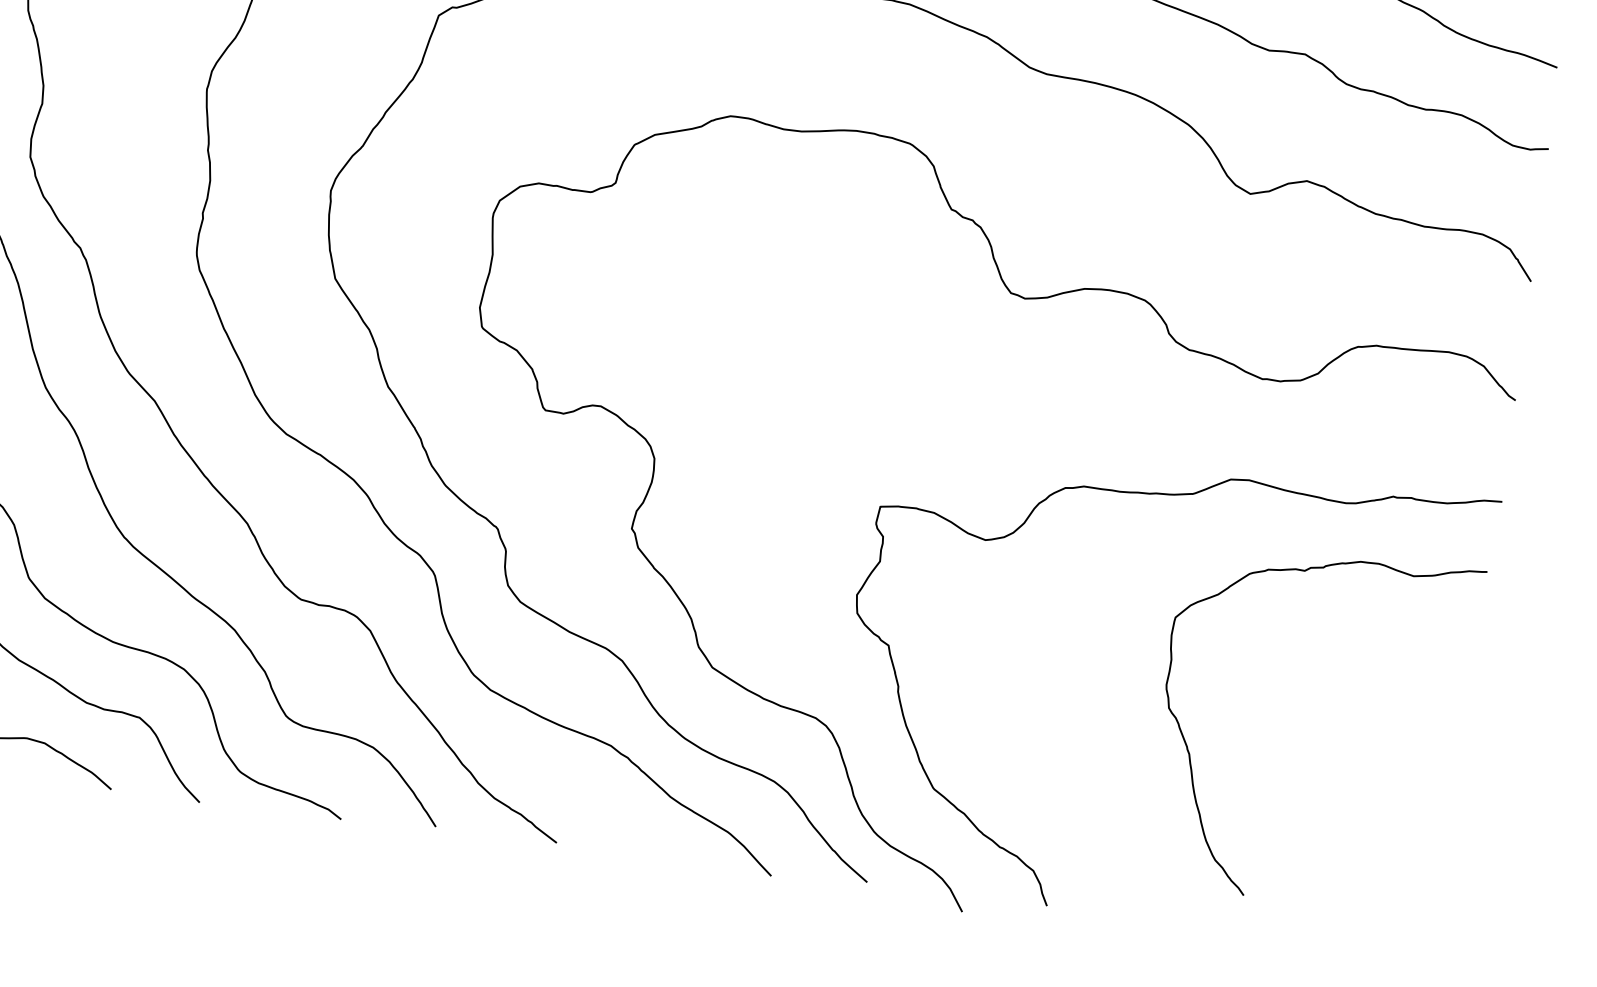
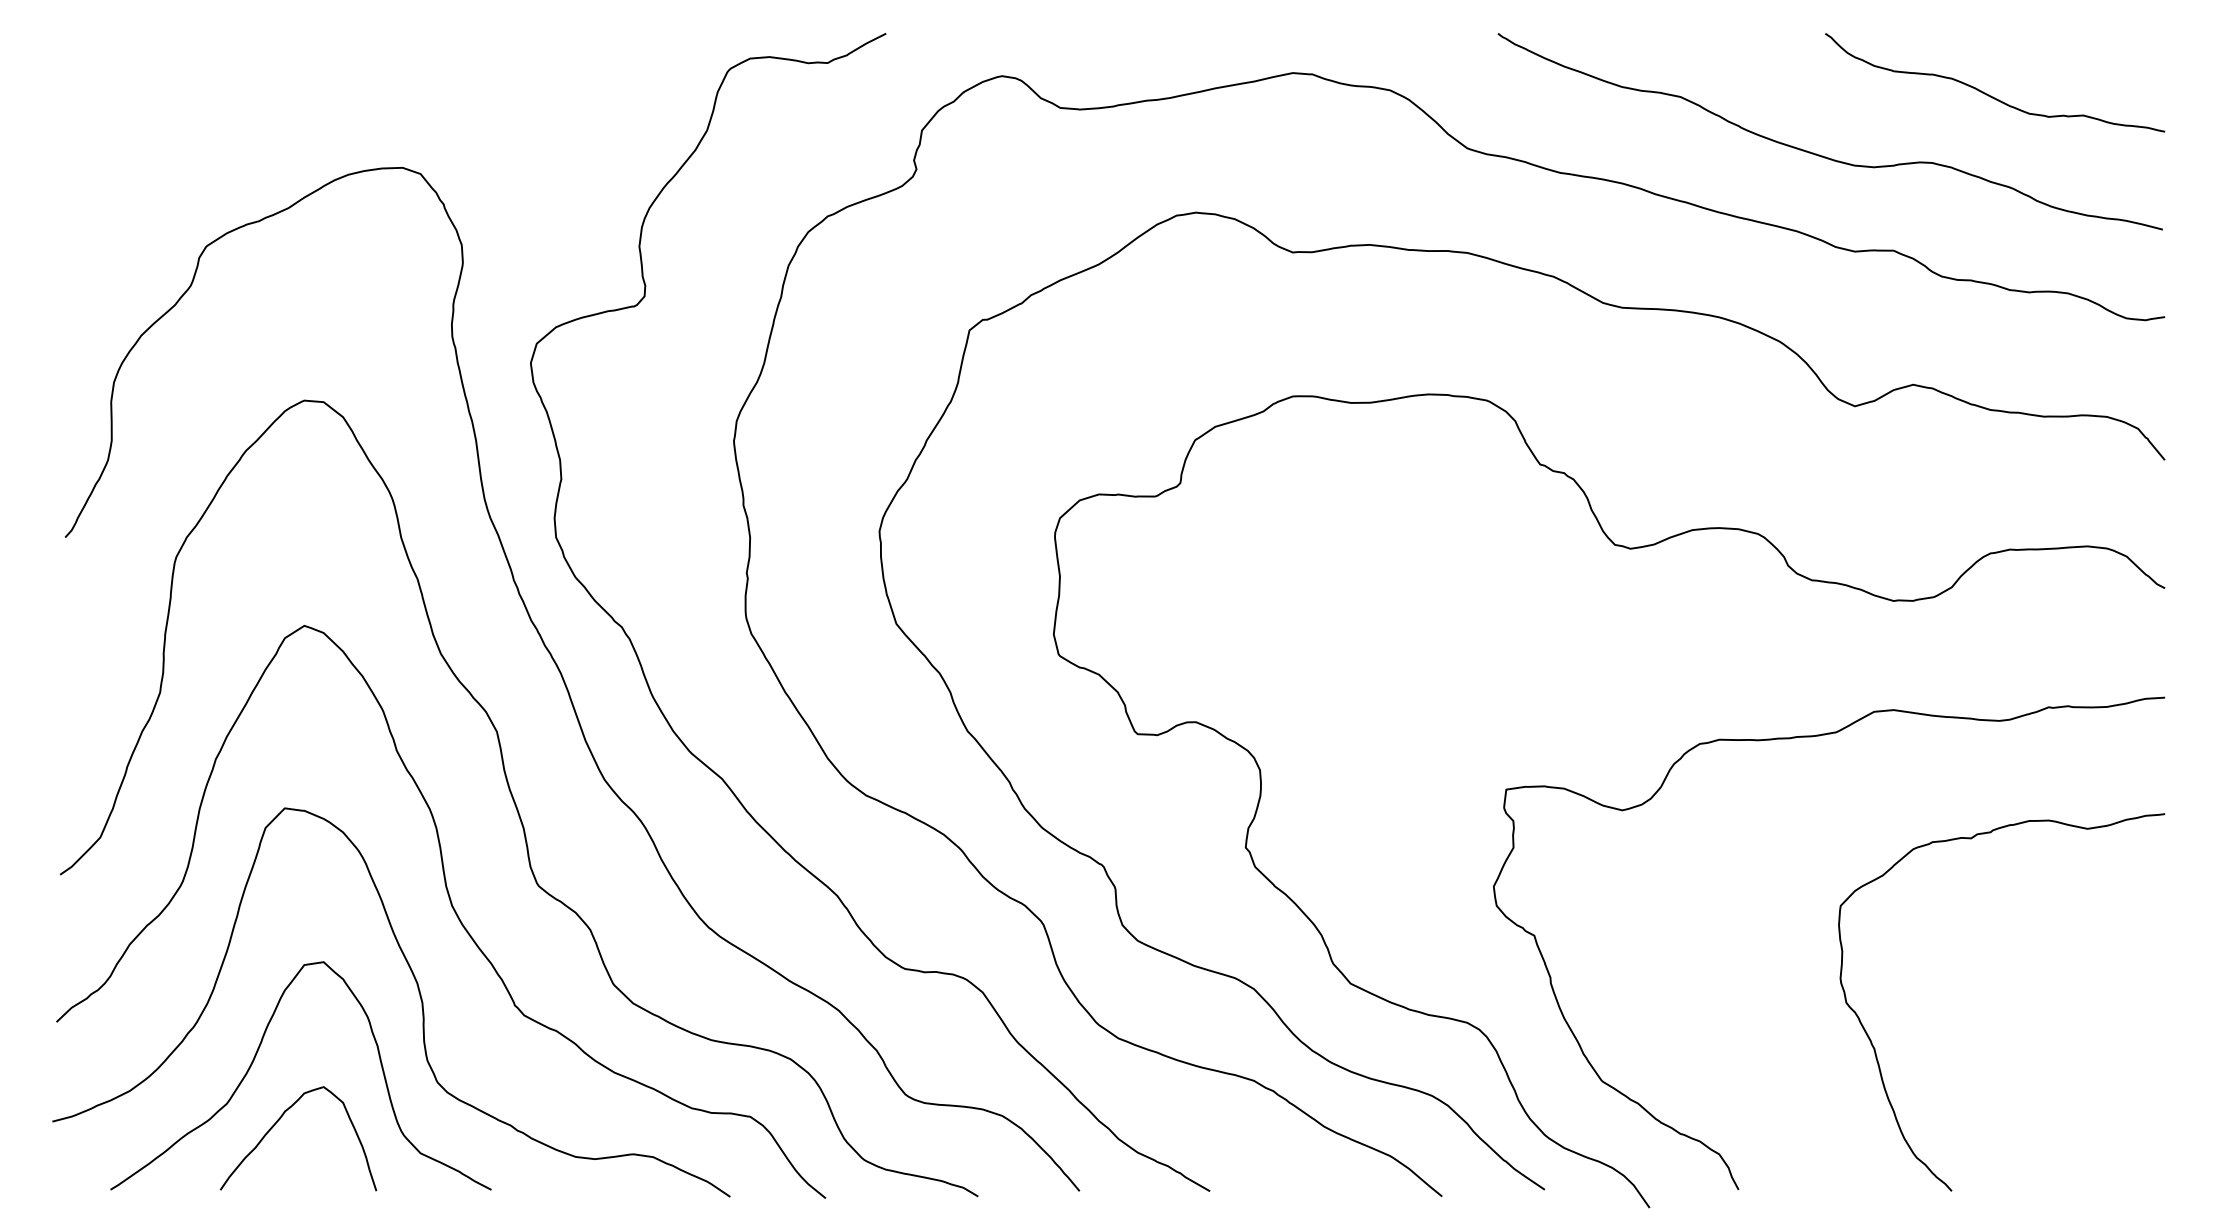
curve: (1190, 753) -> (1875, 1048), moved

